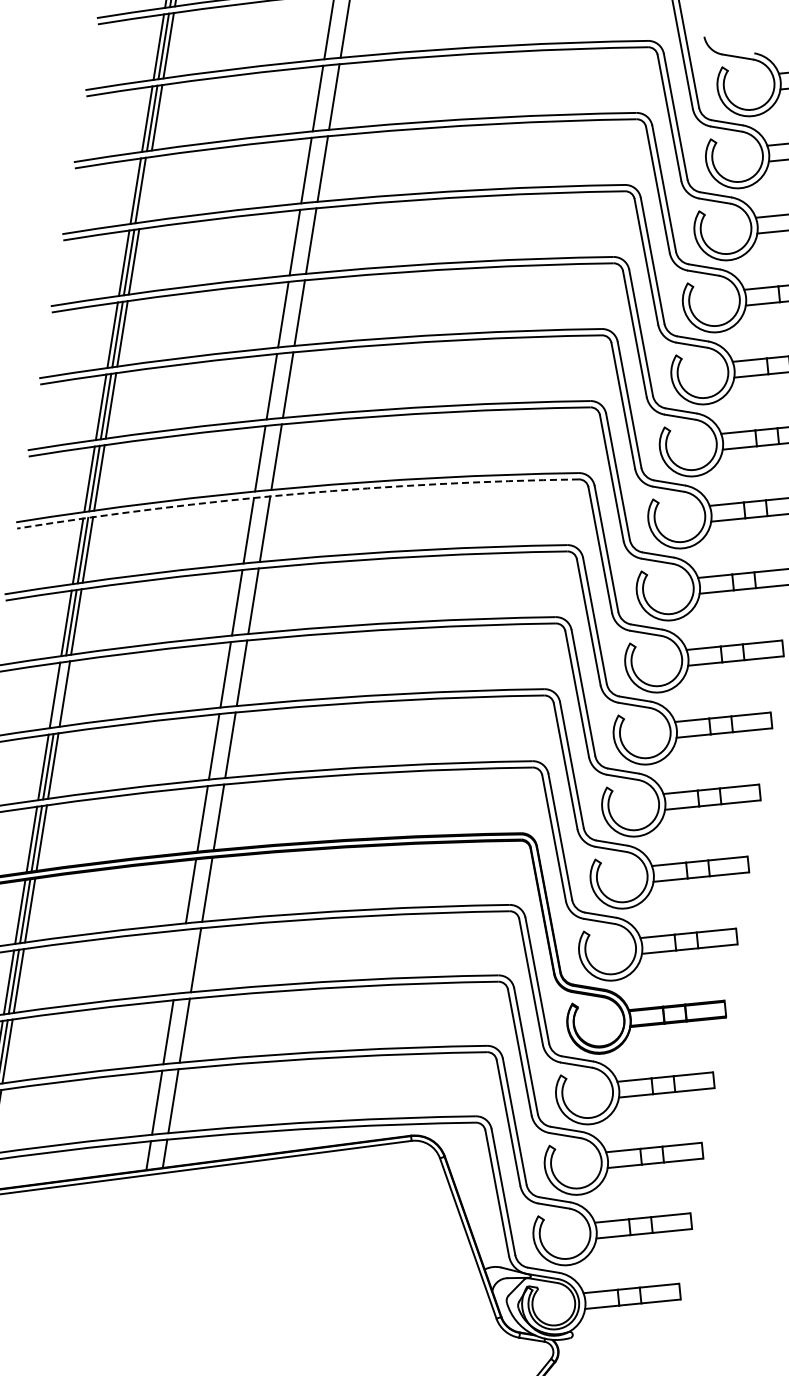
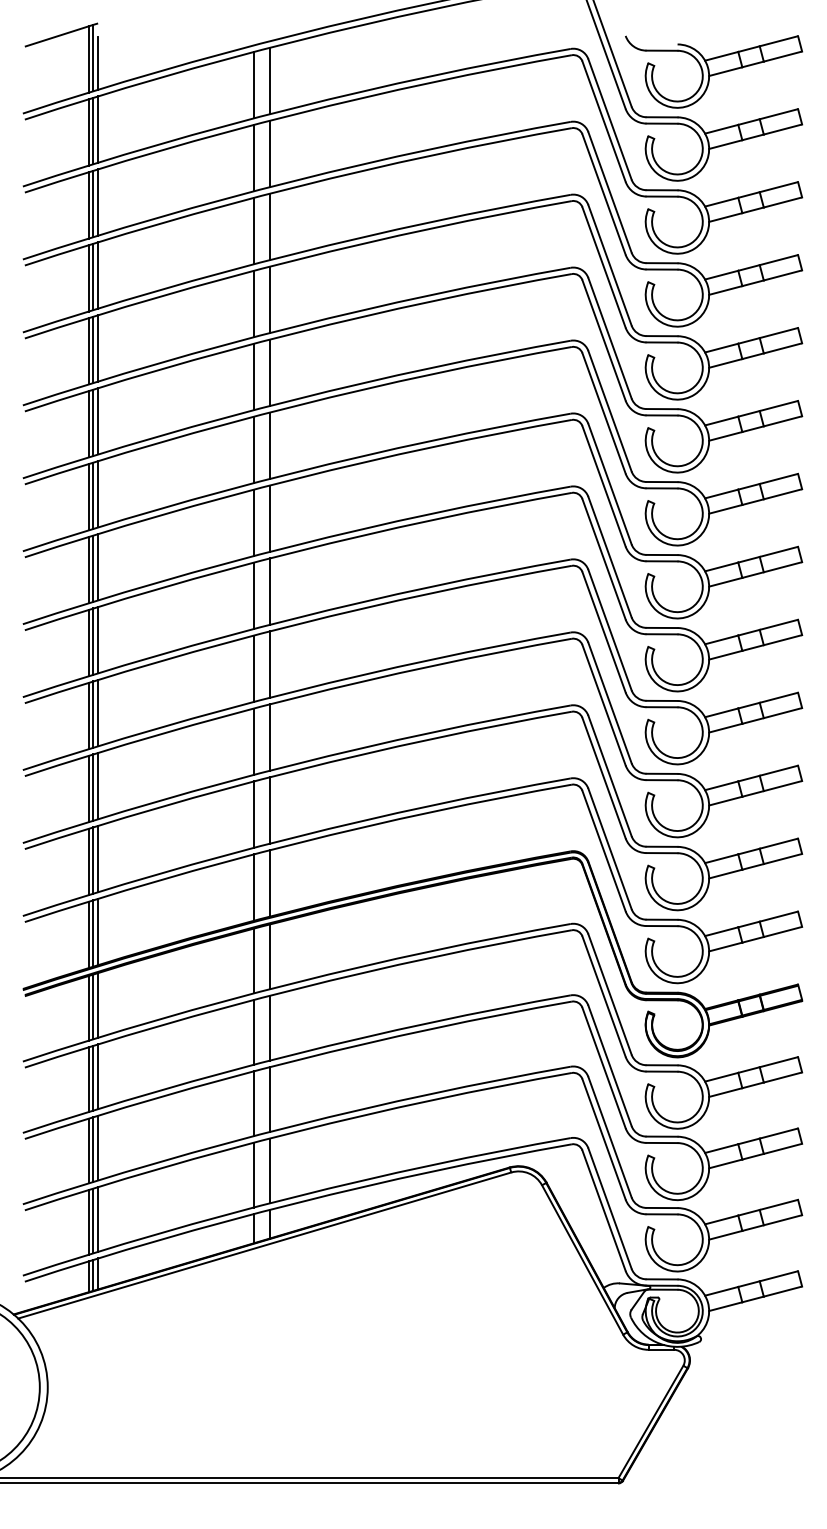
line: (145, 189) -> (98, 275), added
arc: (296, 493) -> (295, 551), dashed -> solid
line: (60, 694) -> (93, 787), added
line: (179, 960) -> (253, 1031), added

